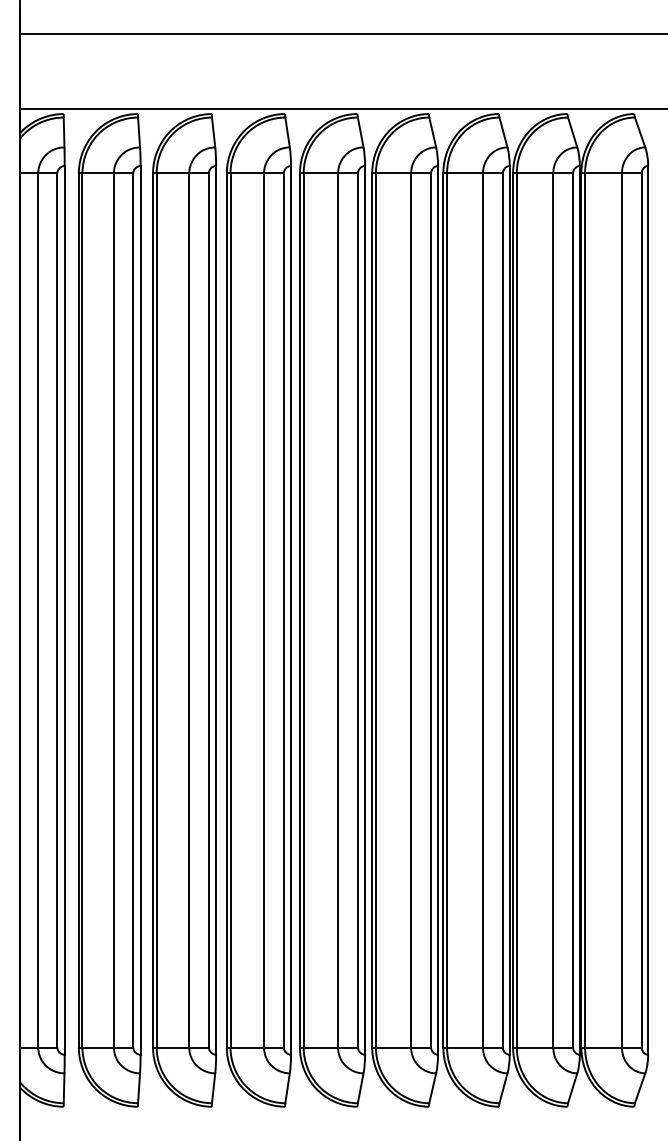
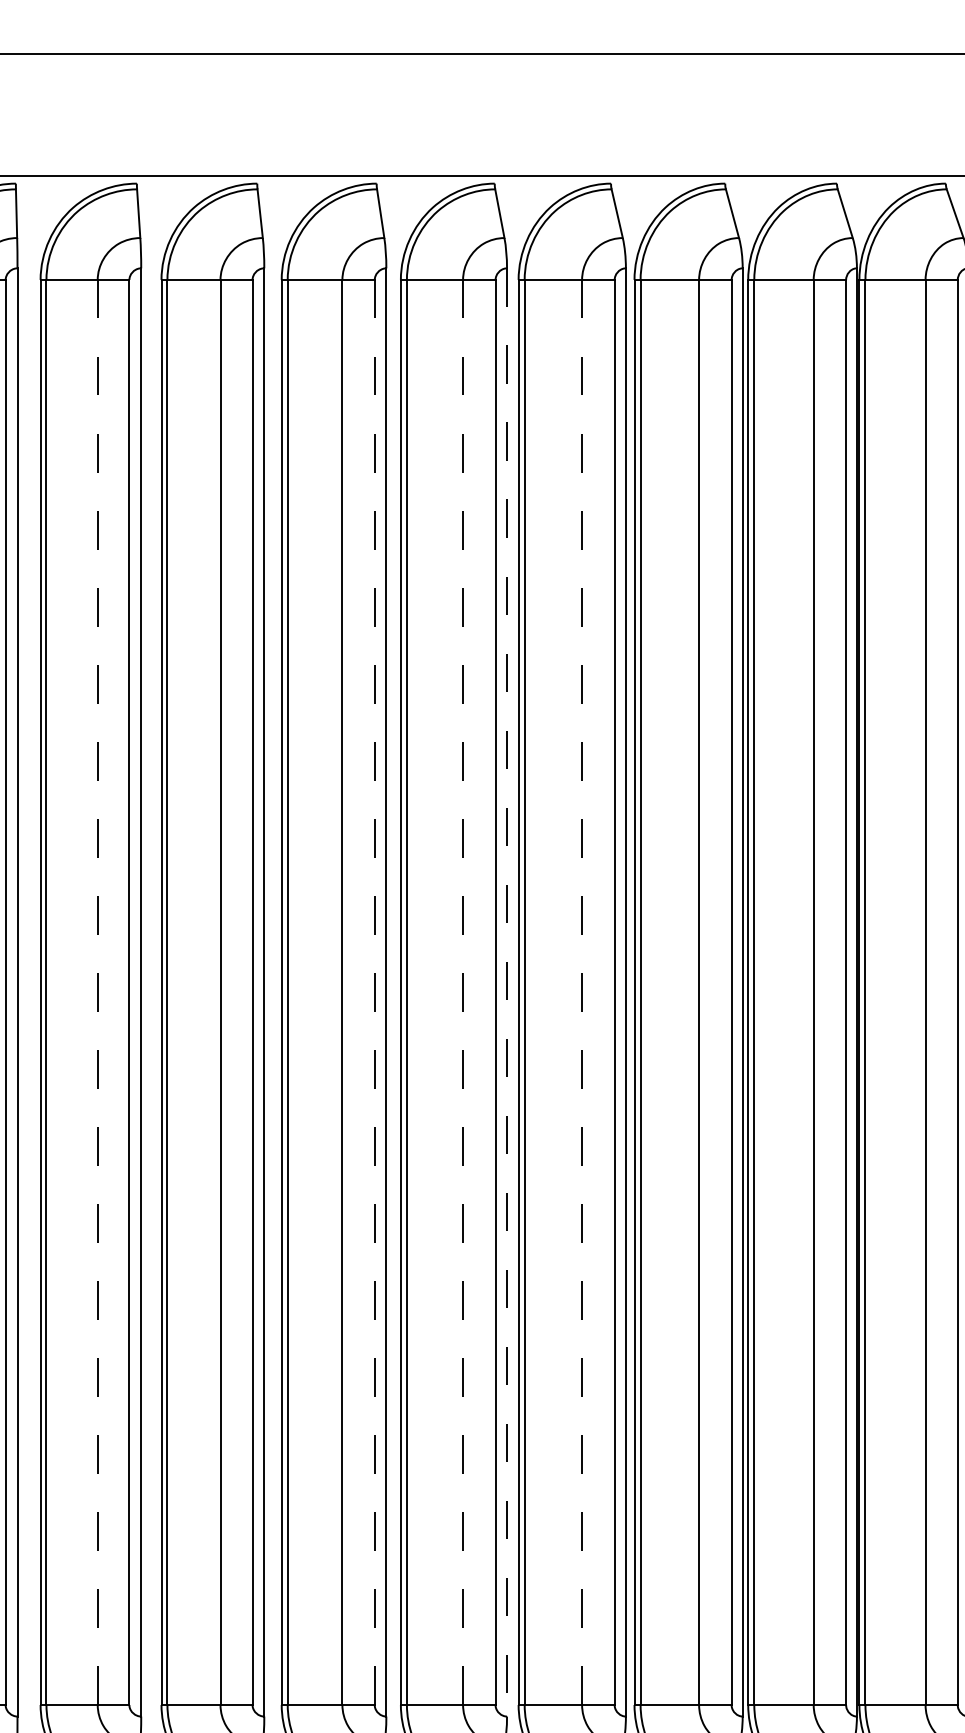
line: (113, 609) -> (97, 990), solid -> dashed
line: (283, 609) -> (374, 990), solid -> dashed
line: (338, 609) -> (463, 990), solid -> dashed
line: (411, 609) -> (582, 990), solid -> dashed
line: (365, 610) -> (507, 992), solid -> dashed

